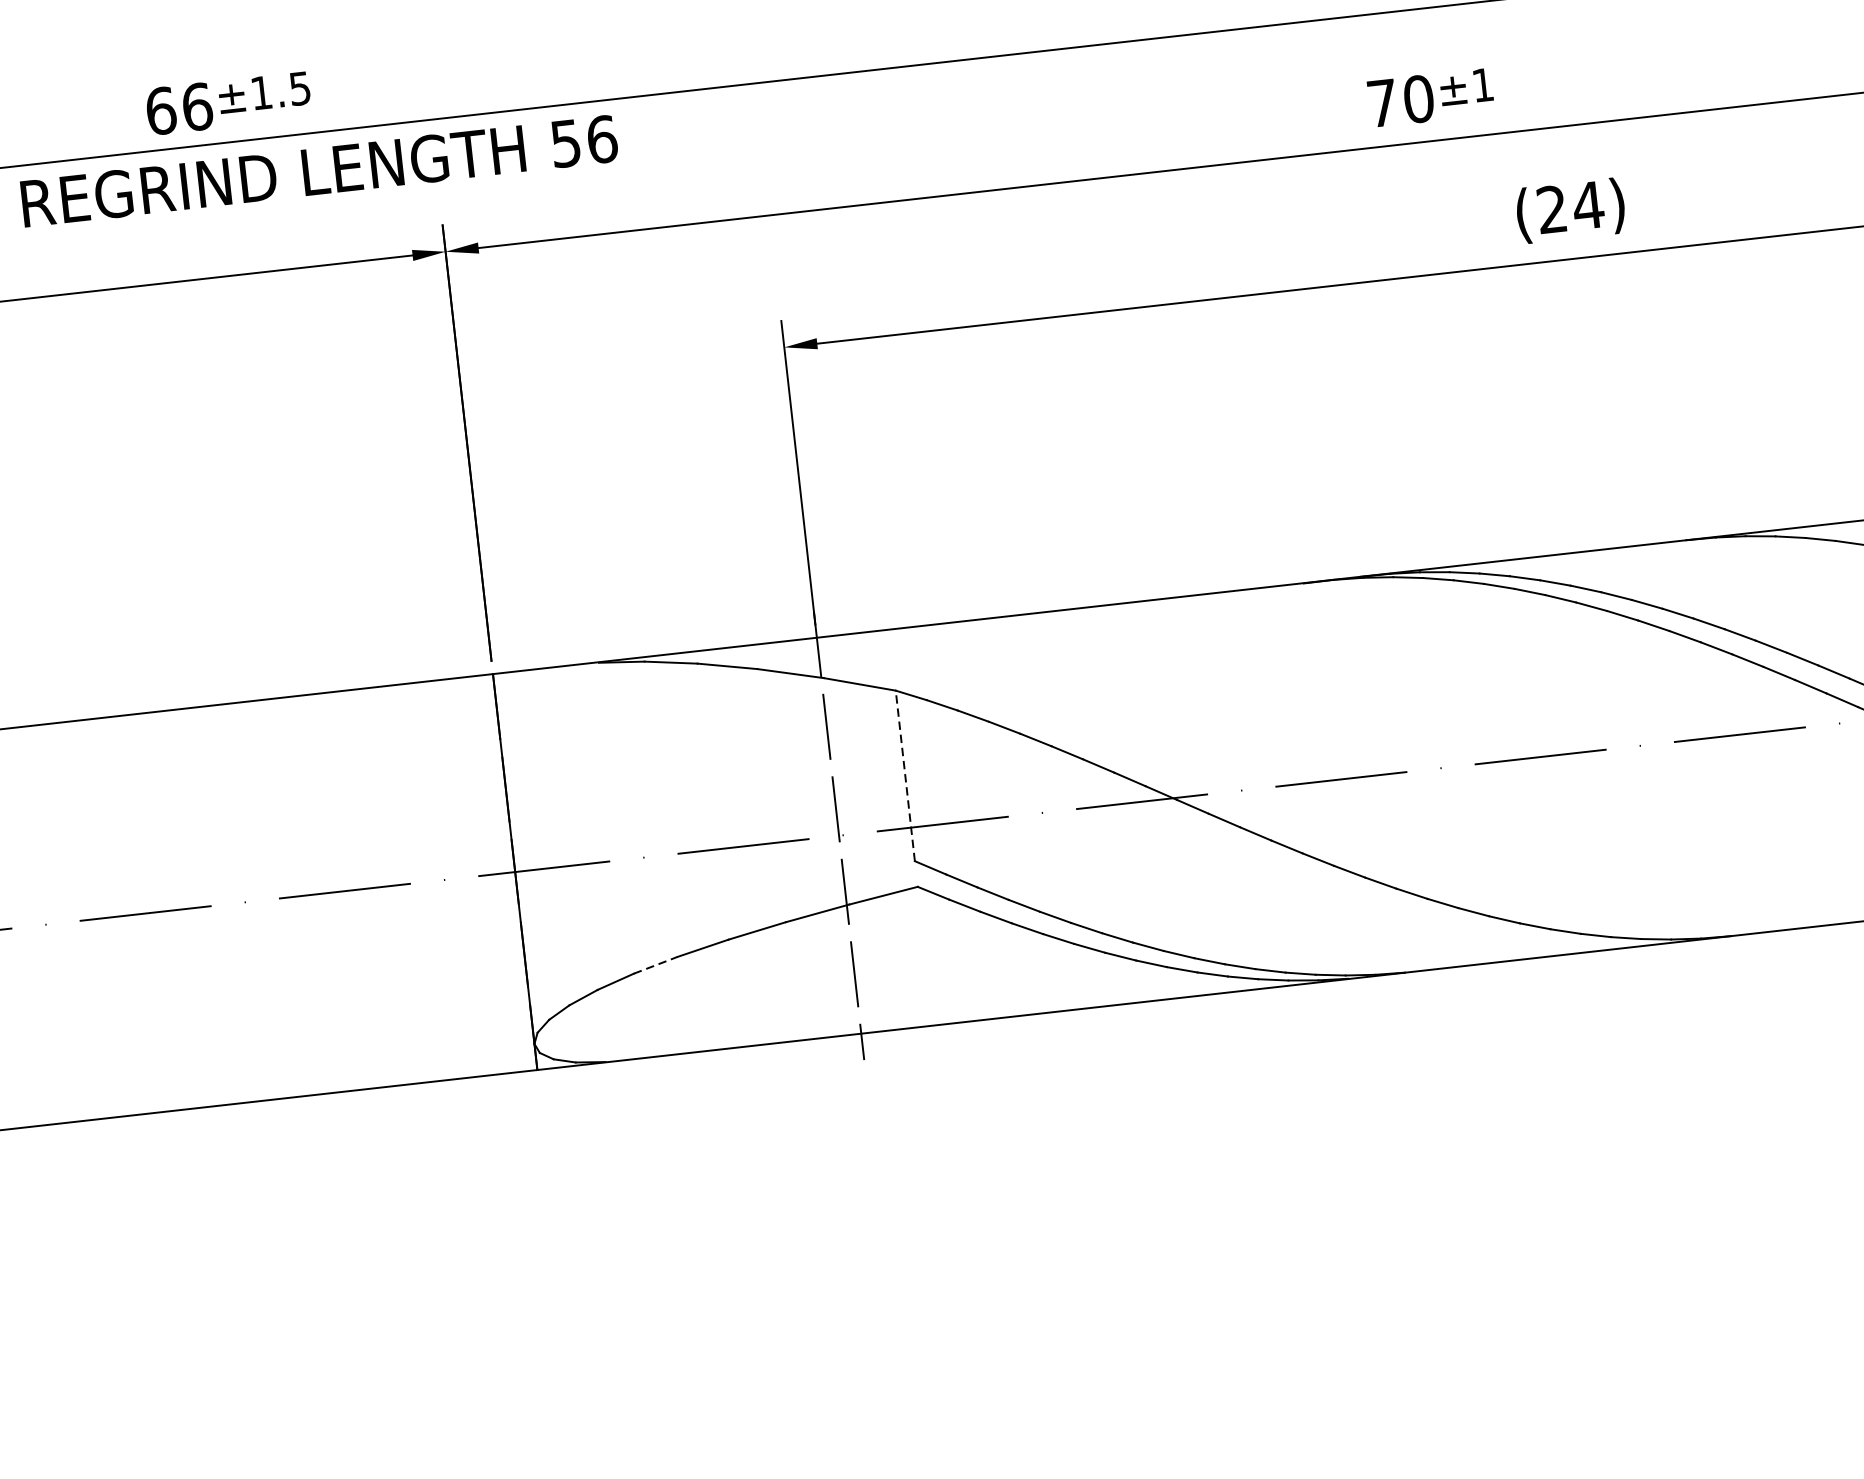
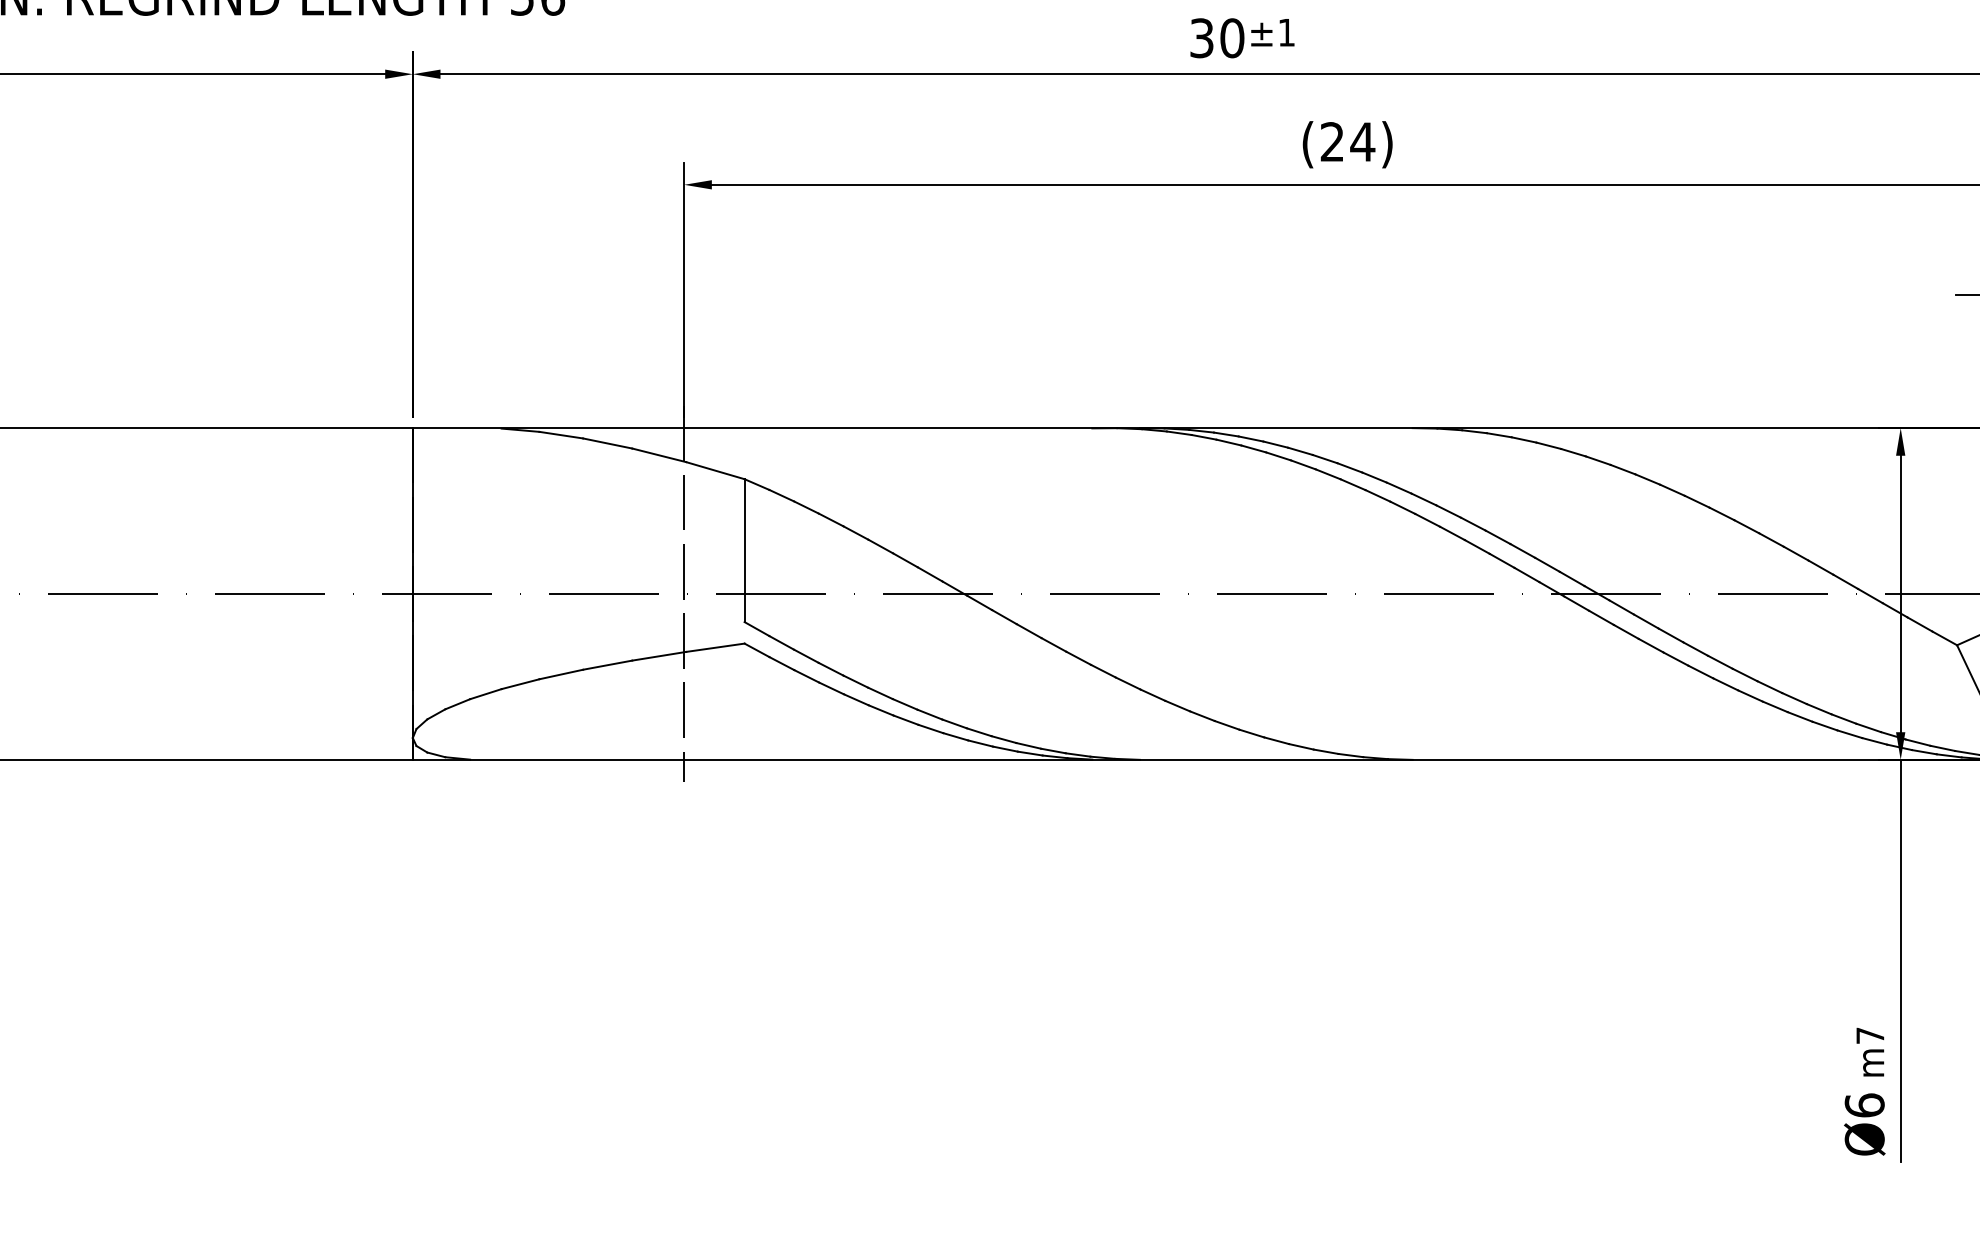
text: (1382, 103) -> (1201, 38), 70 -> 30
line: (905, 775) -> (744, 550), dashed -> solid
line: (655, 965) -> (520, 684), dashed -> solid

